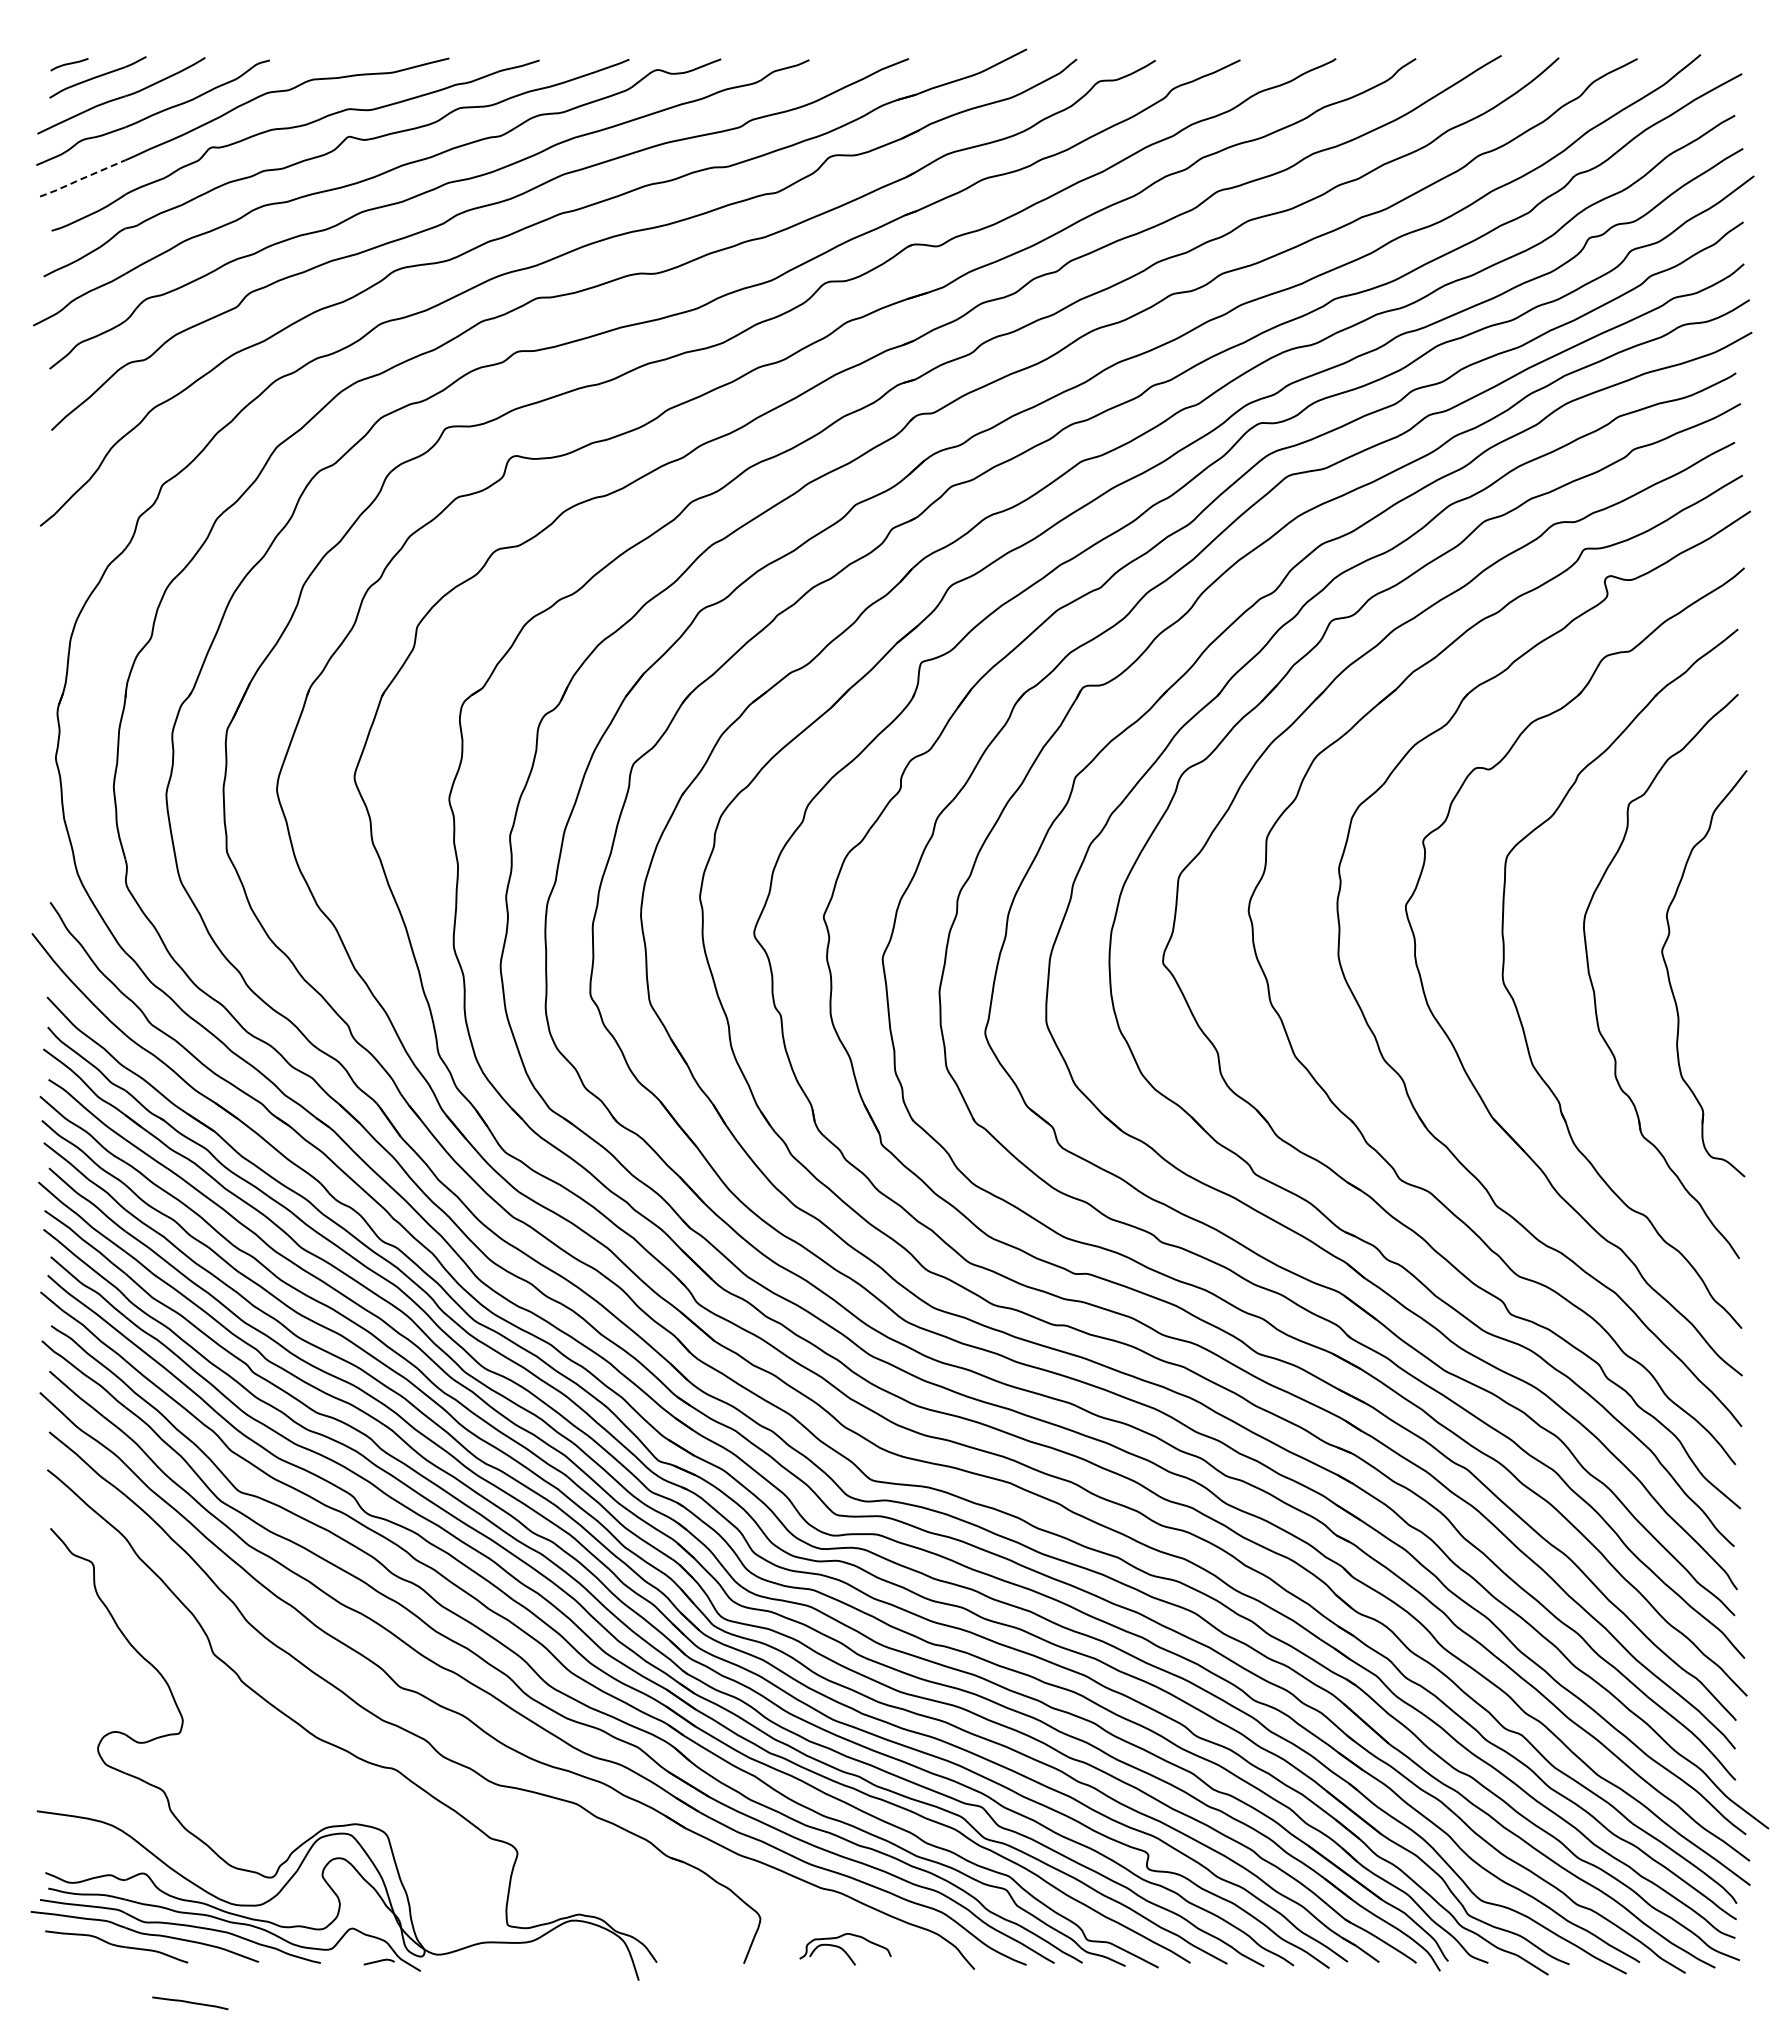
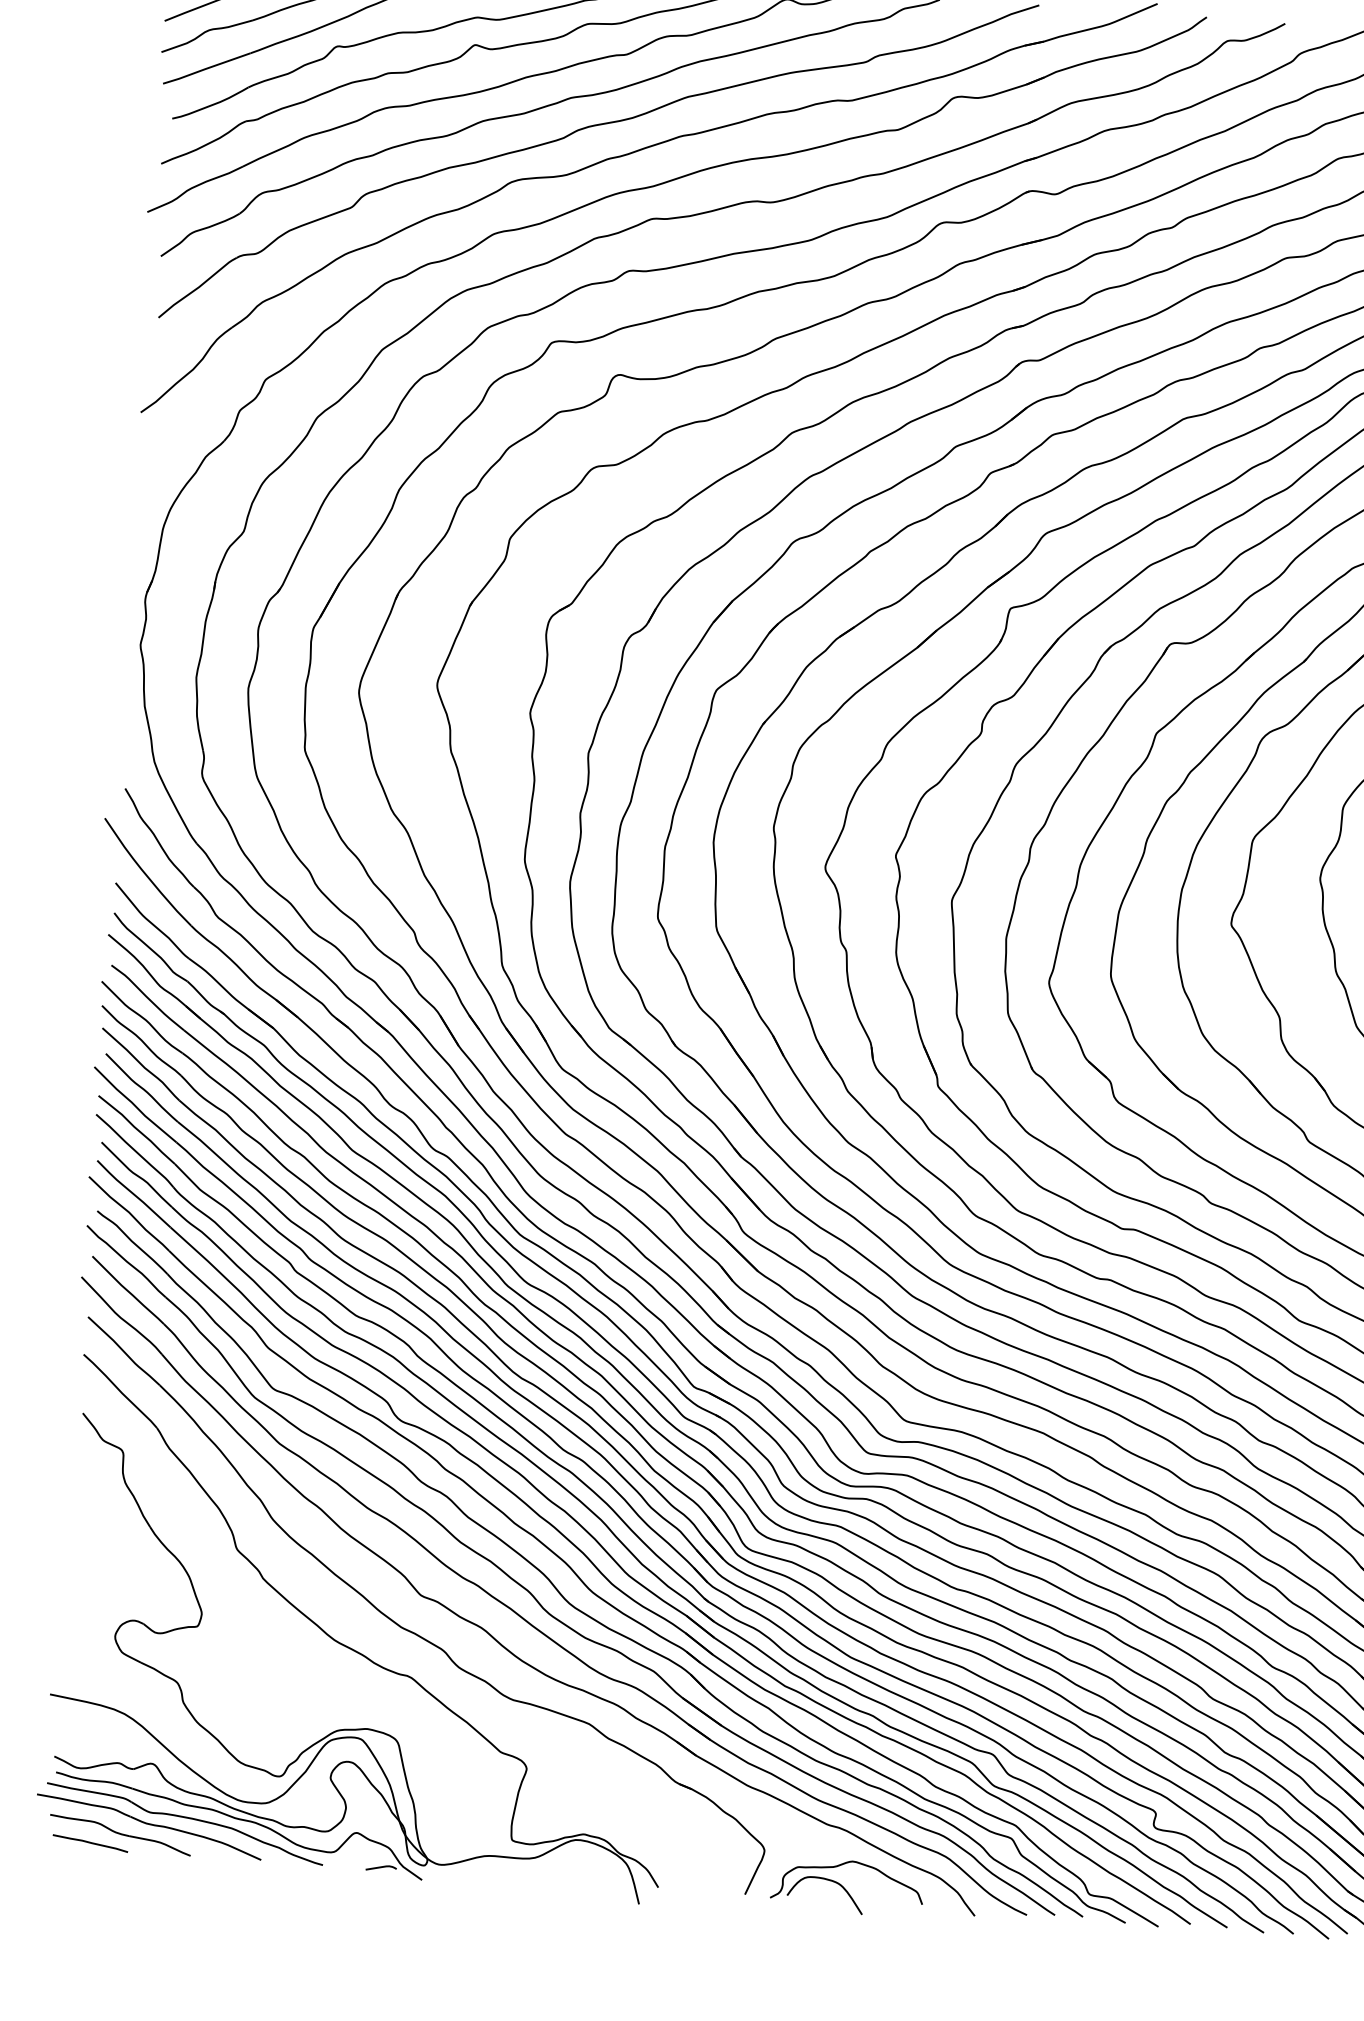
line: (81, 179) -> (205, 69), dashed -> solid
part: (845, 1949) -> (847, 1887), size x1.67
curve: (190, 2003) -> (90, 1843), moved

